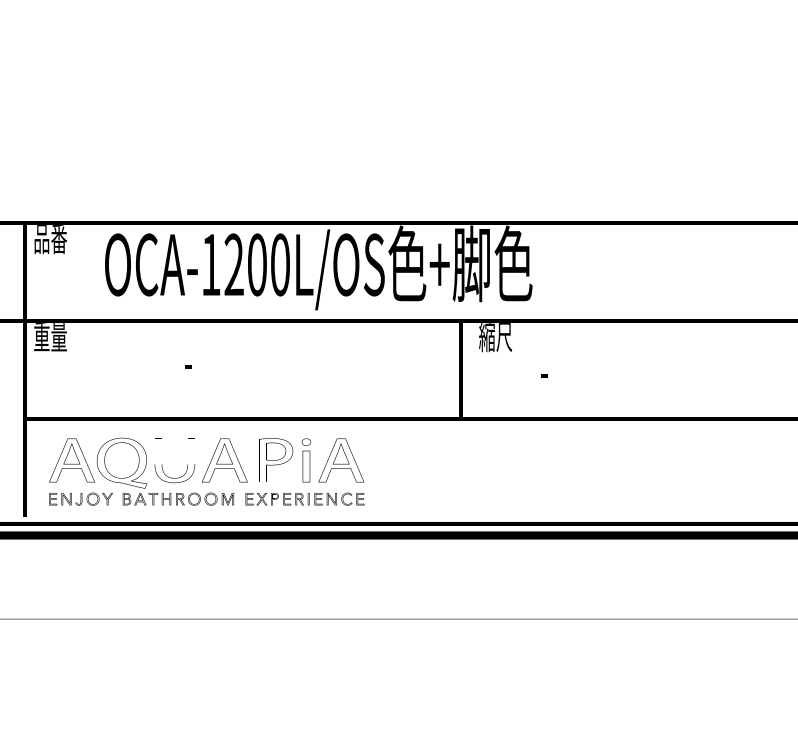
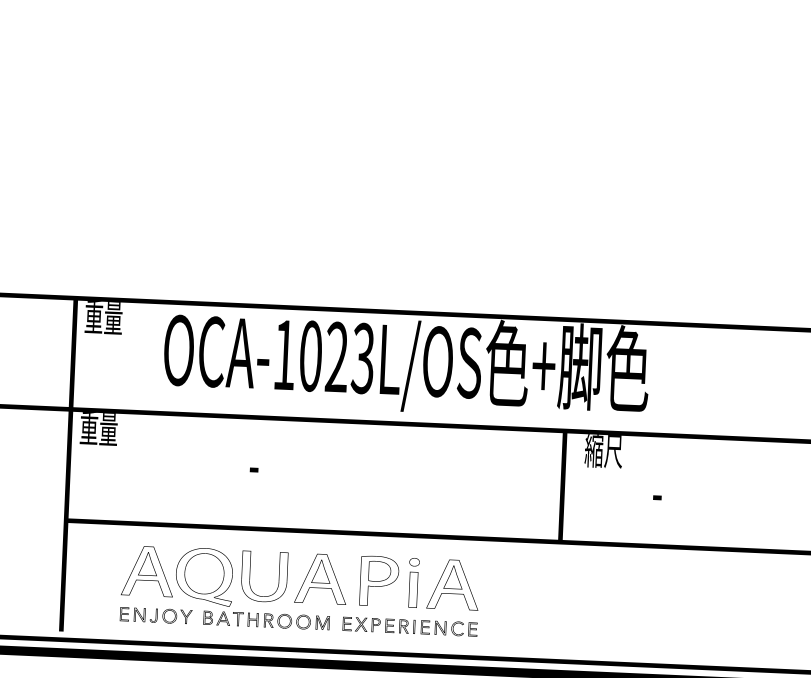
text: (50, 239) -> (103, 318), 品番 -> 重量
text: (256, 264) -> (336, 356), OCA-1200L/OS -> OCA-1023L/OS
part: (206, 471) -> (299, 590), moved

